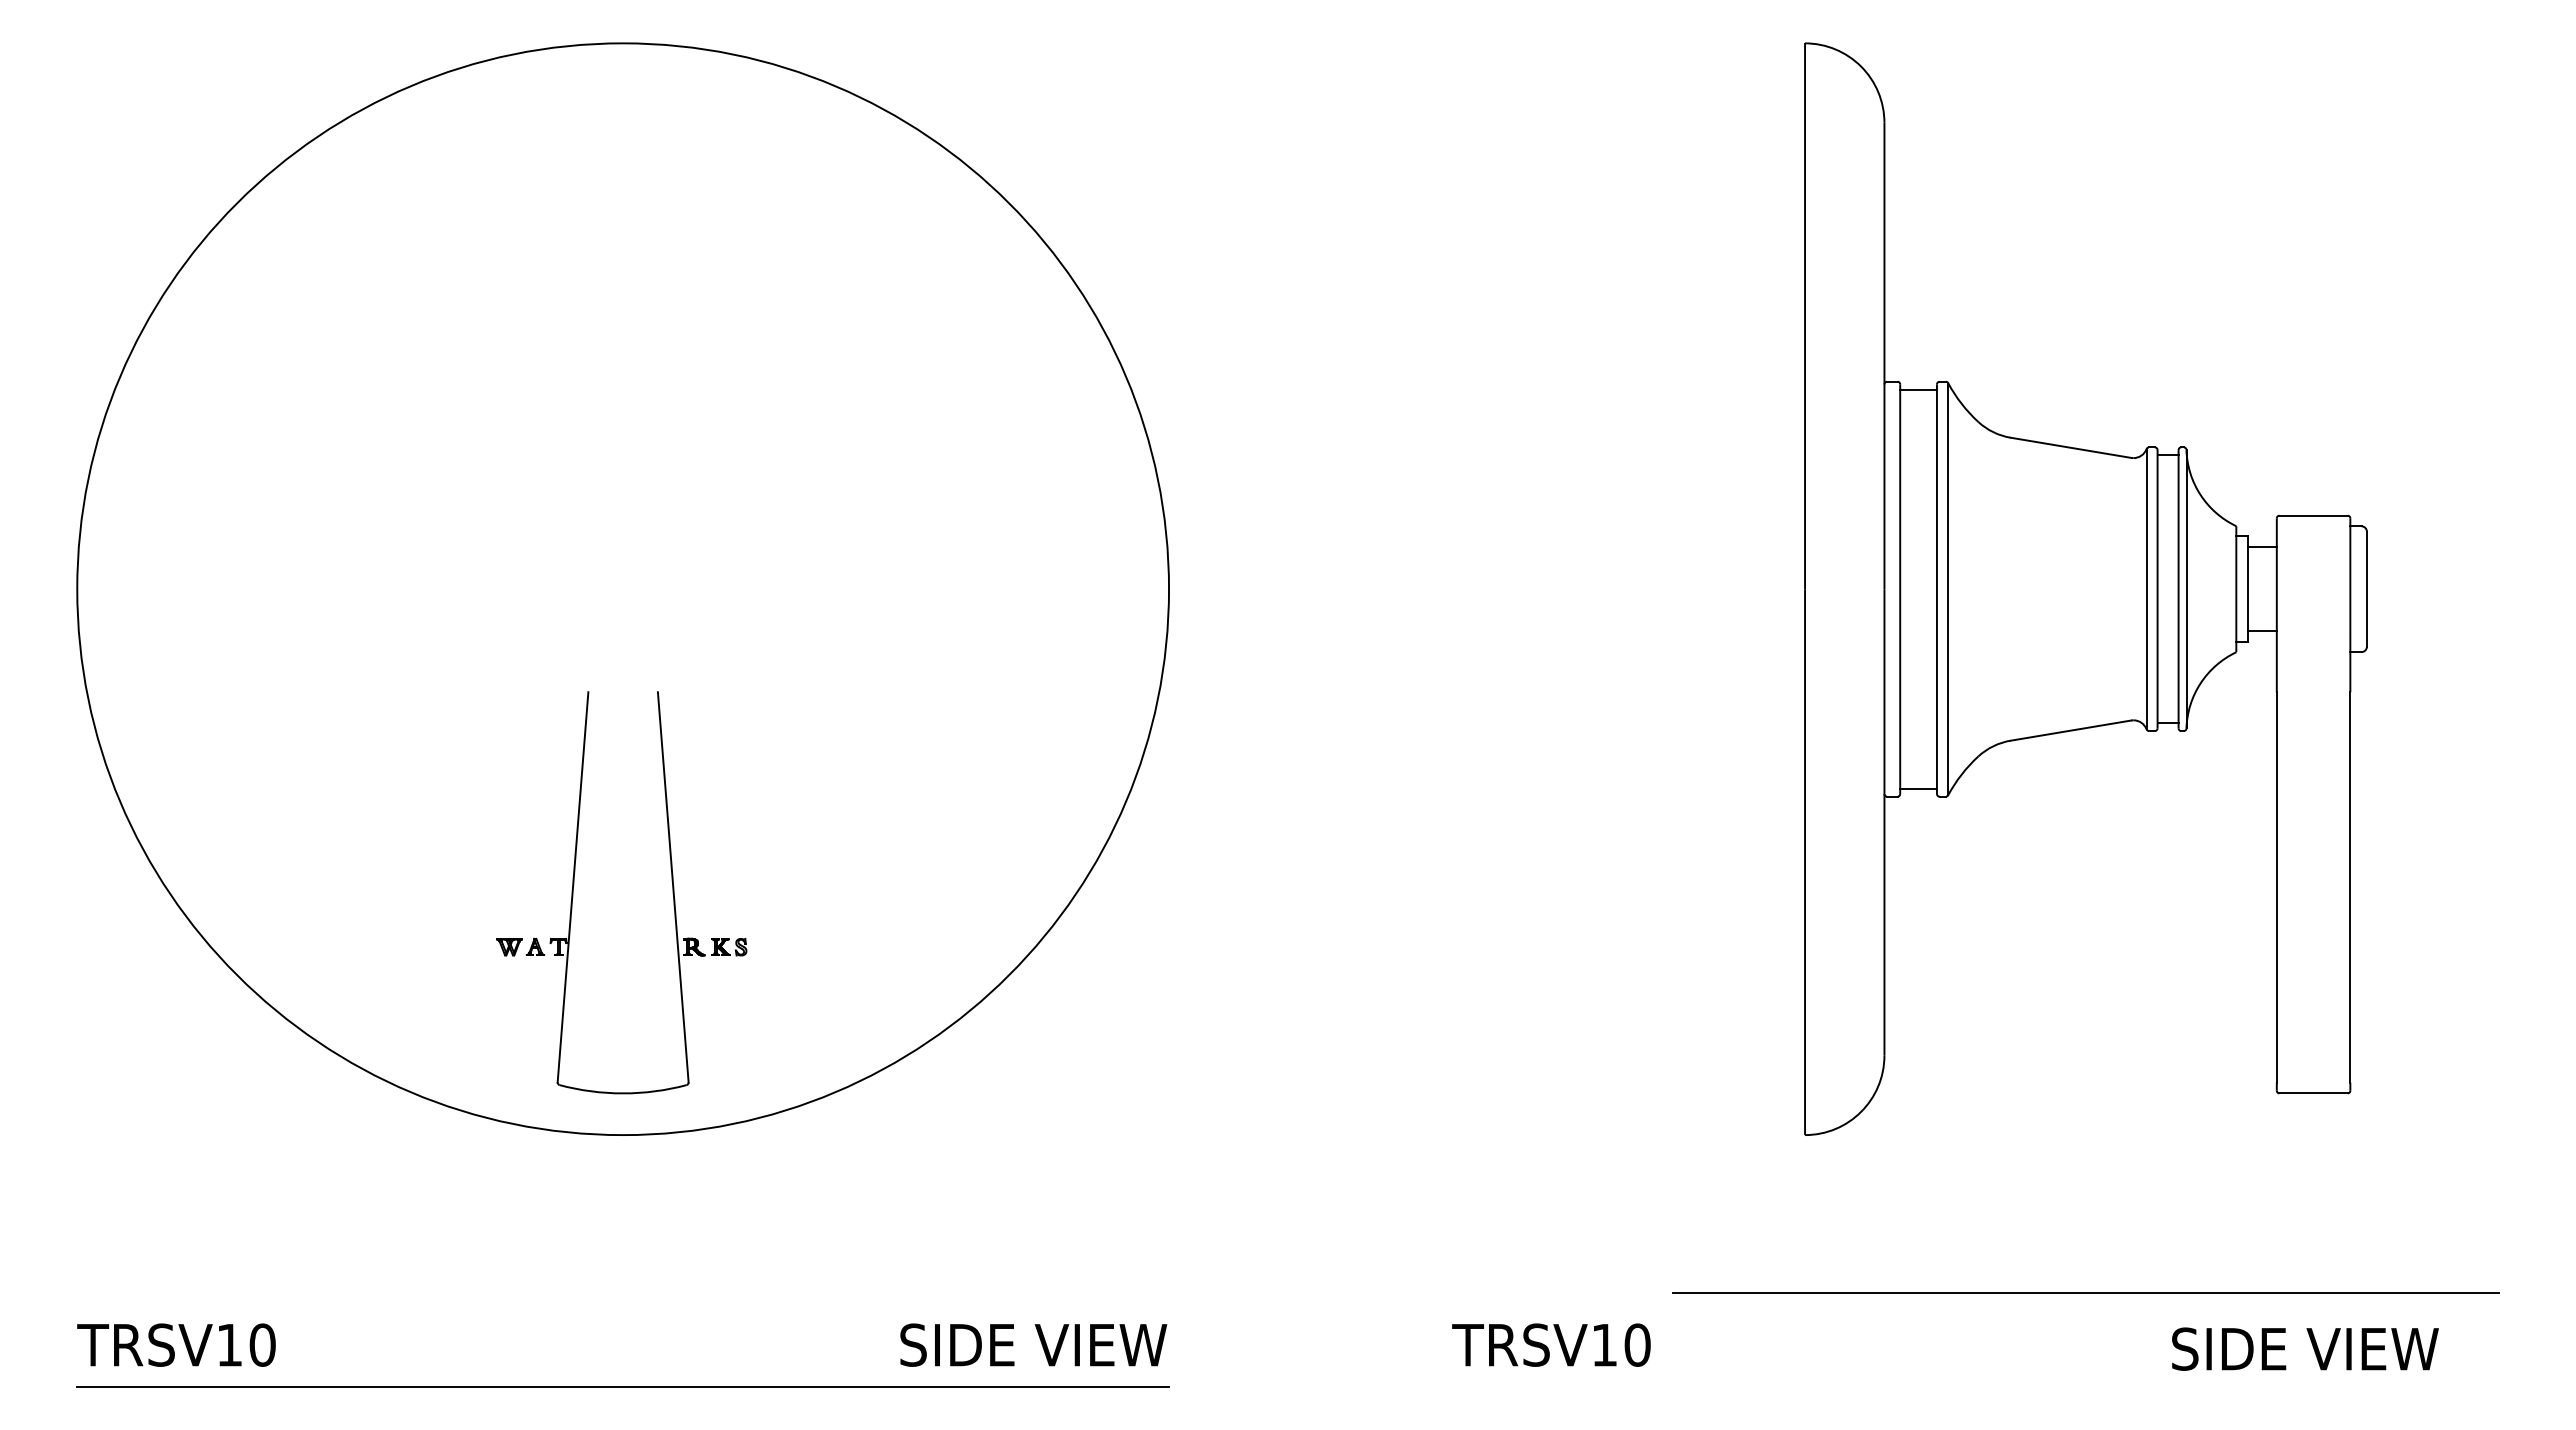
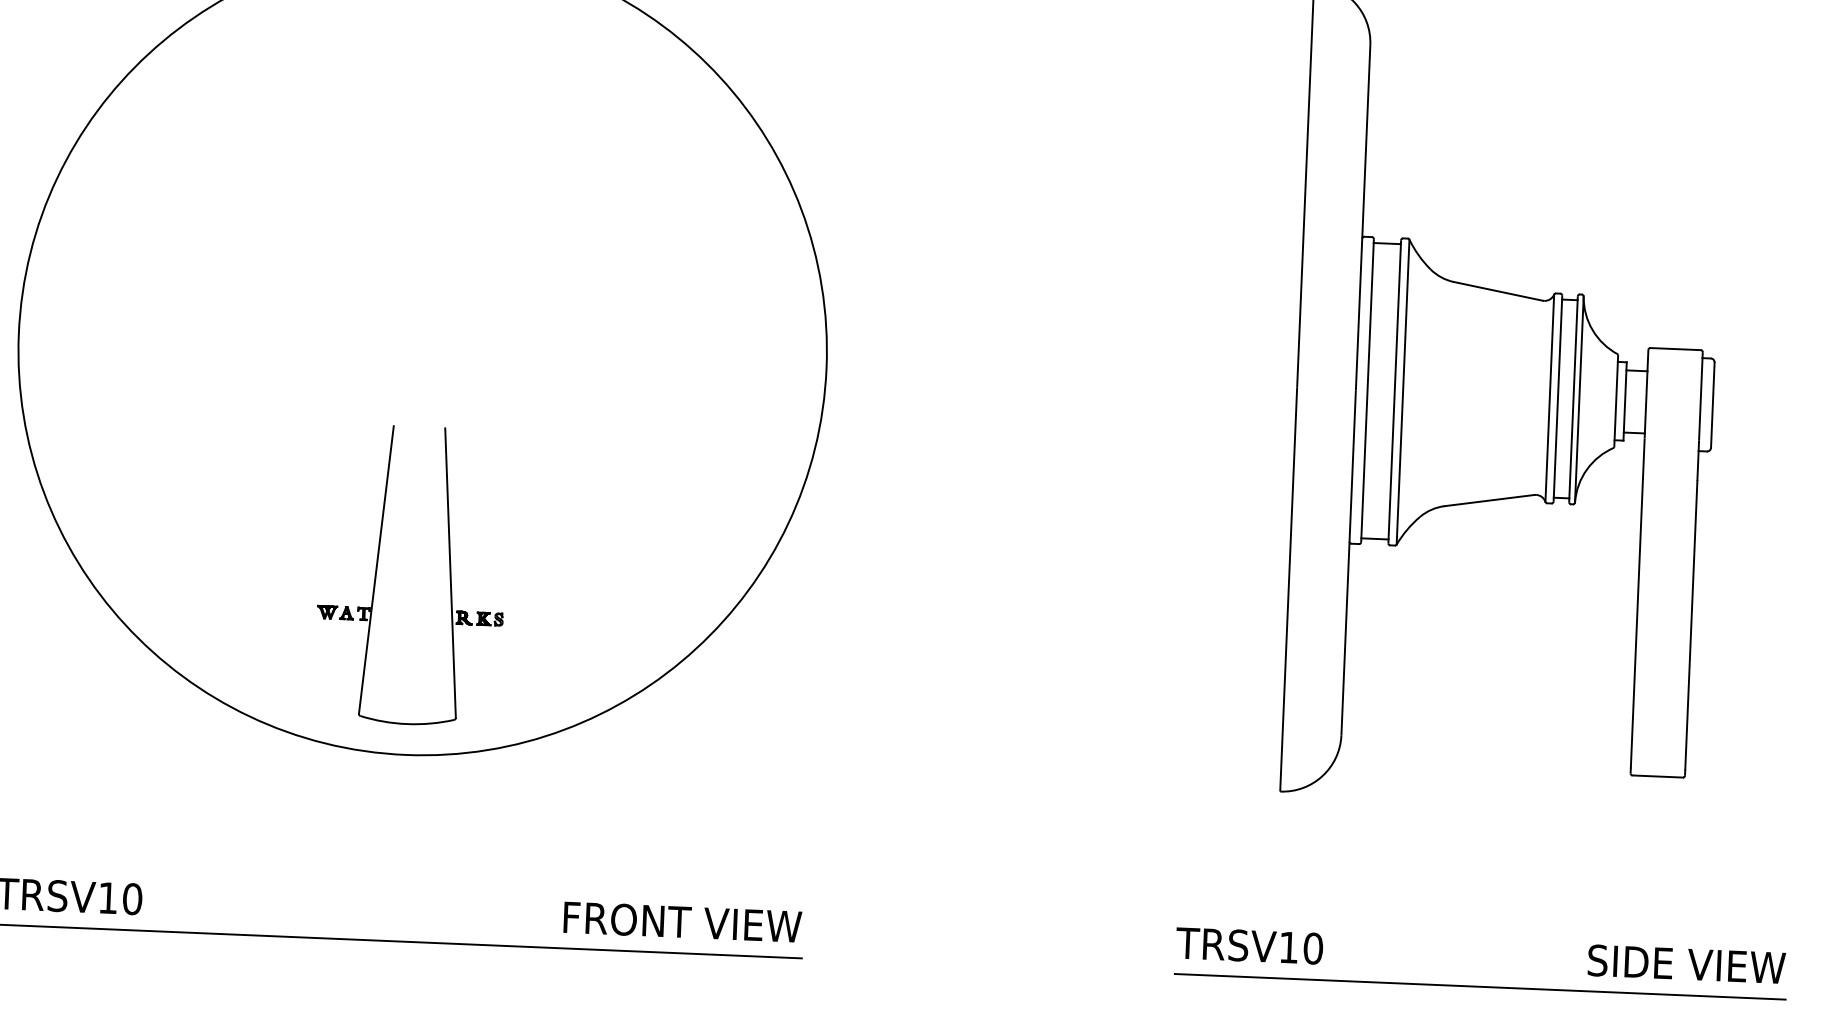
line: (2085, 1292) -> (1479, 986), moved
text: (931, 1344) -> (627, 919), SIDE VIEW -> FRONT VIEW
text: (1551, 1344) -> (1249, 945), moved
text: (2305, 1348) -> (1686, 963), moved

